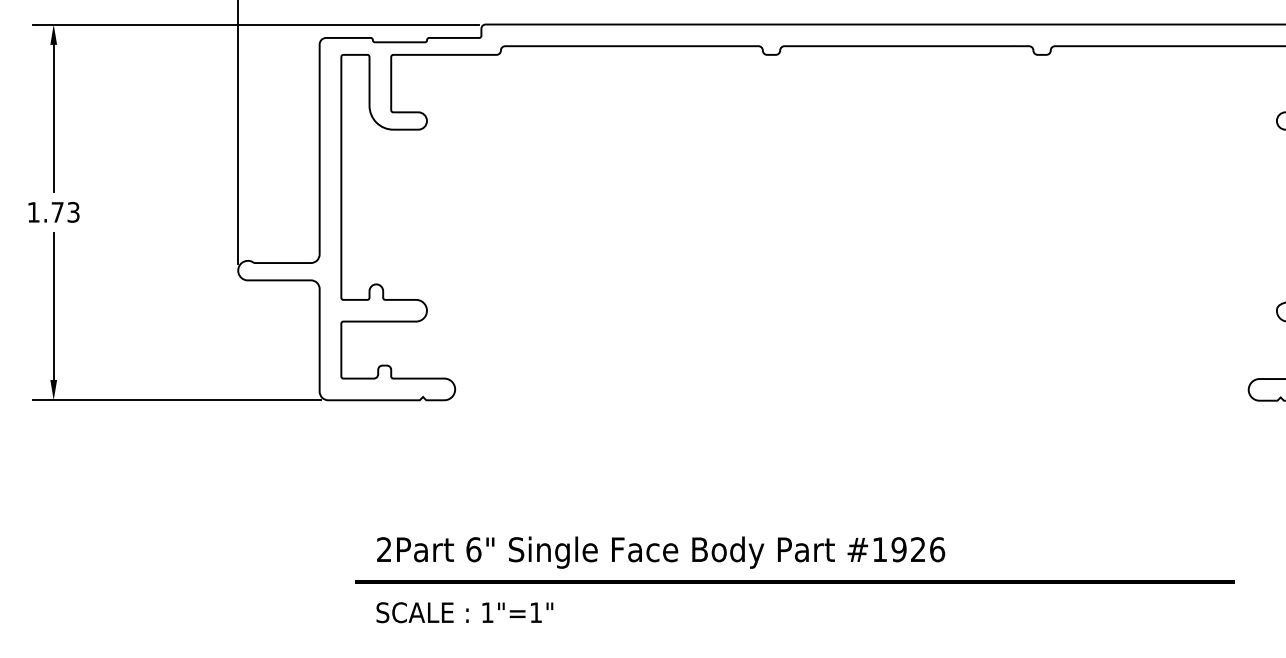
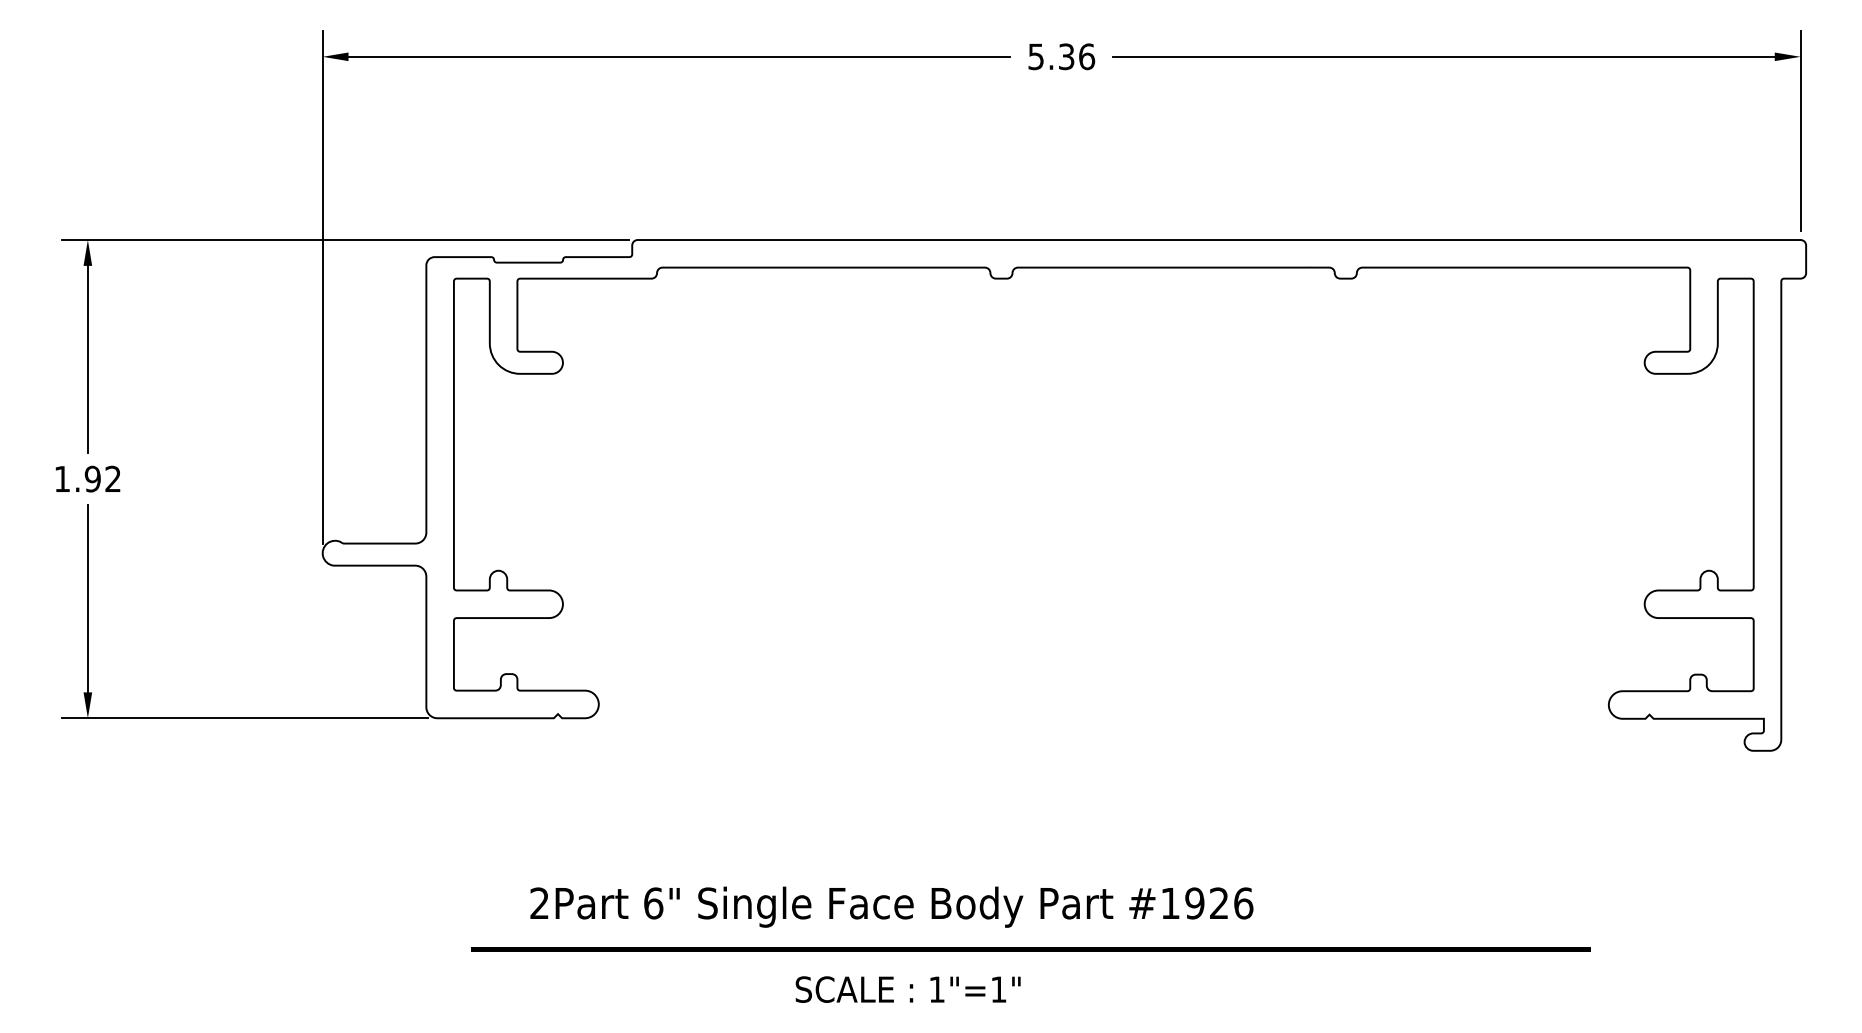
text: (65, 211) -> (102, 478), 1.73 -> 1.92
text: (660, 552) -> (891, 906), moved
text: (464, 612) -> (907, 989), moved

